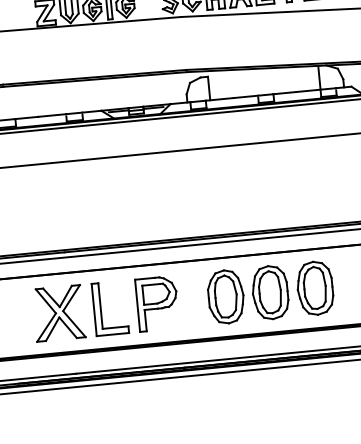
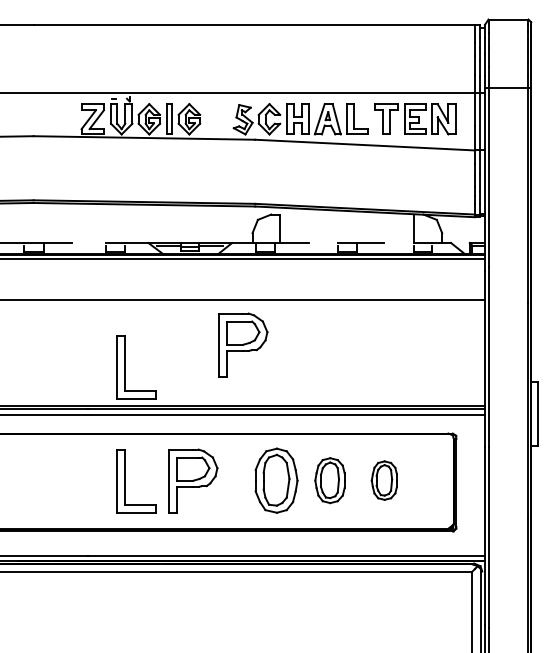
line: (308, 91) -> (398, 243), removed
line: (246, 97) -> (323, 243), removed
line: (51, 115) -> (88, 243), removed
part: (188, 187) -> (243, 344), added
part: (92, 215) -> (125, 367), added
part: (315, 288) -> (384, 480), size x0.6
part: (269, 292) -> (329, 480), size x0.7
part: (58, 312) -> (73, 480), removed

